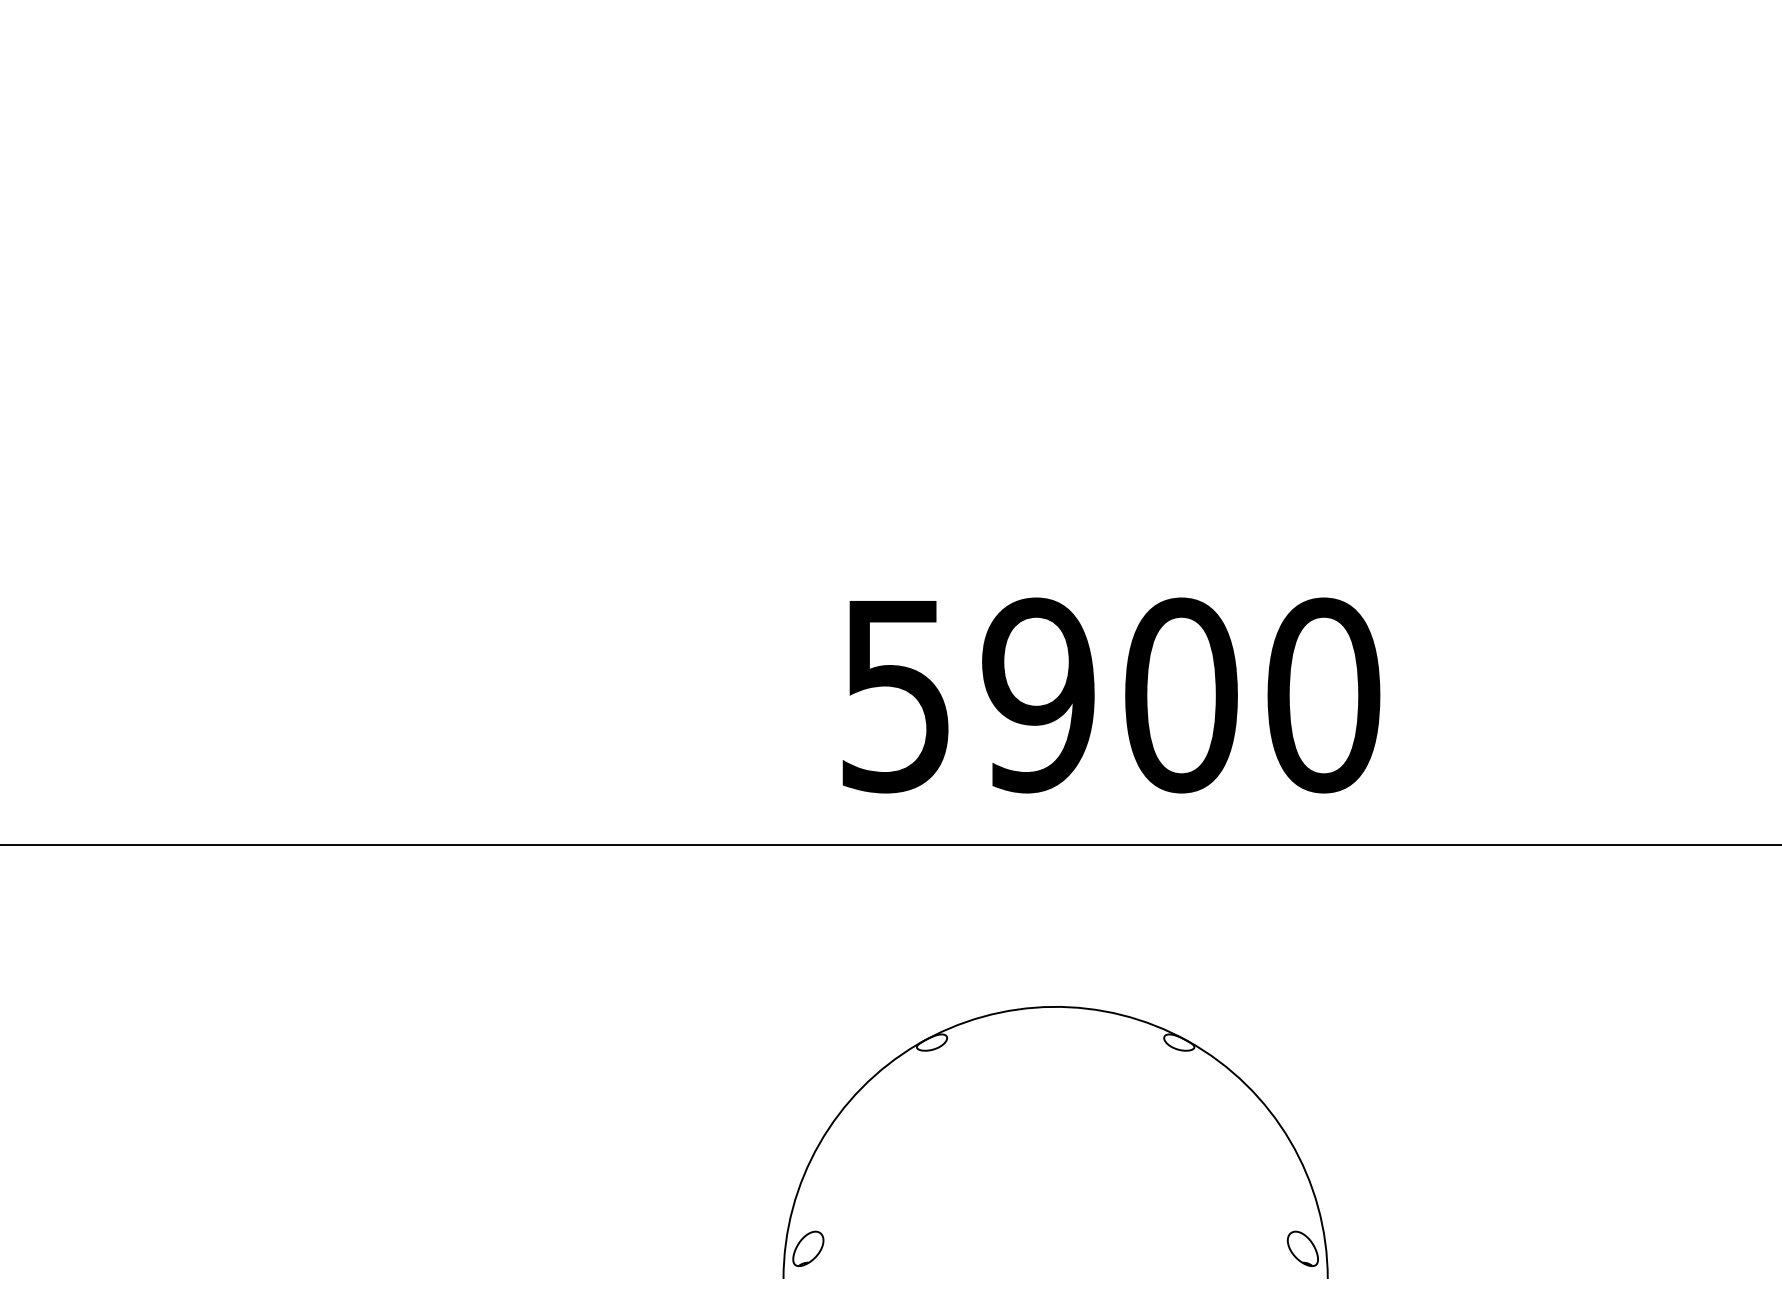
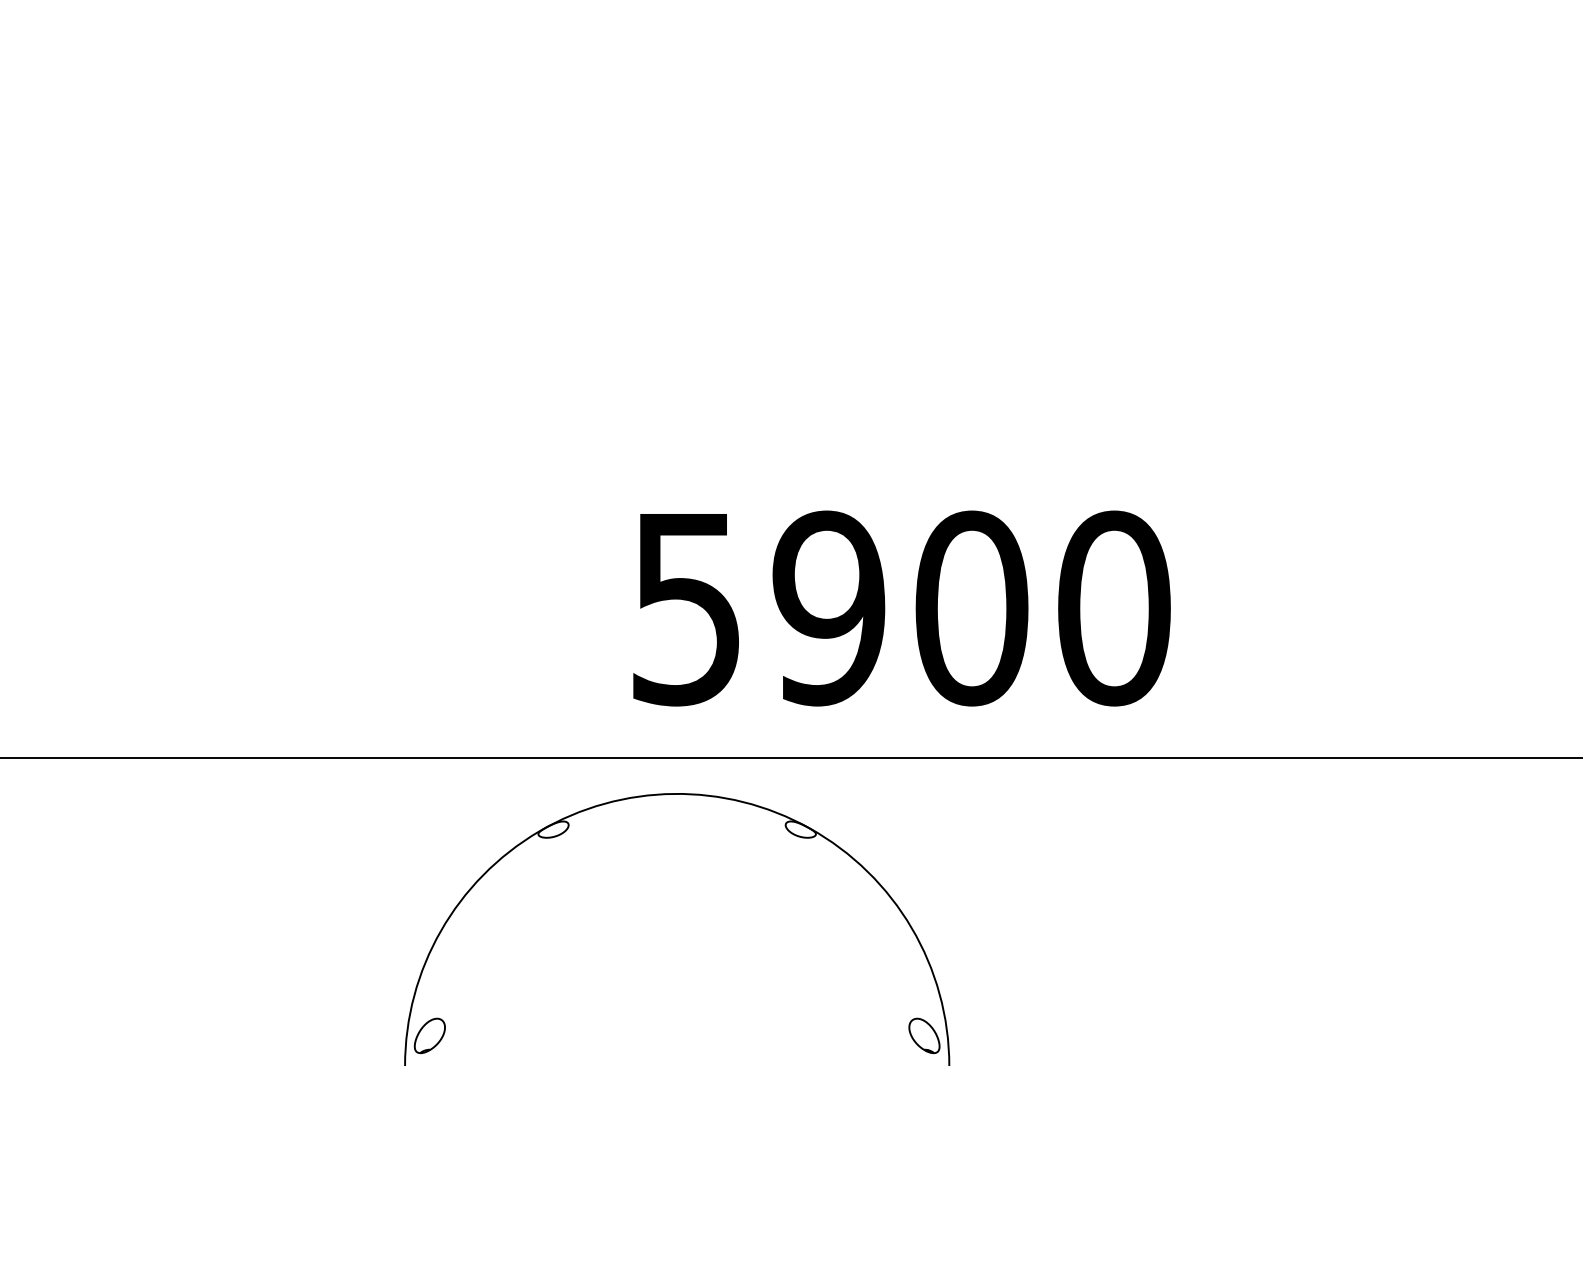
part: (1066, 1008) -> (688, 795), moved

